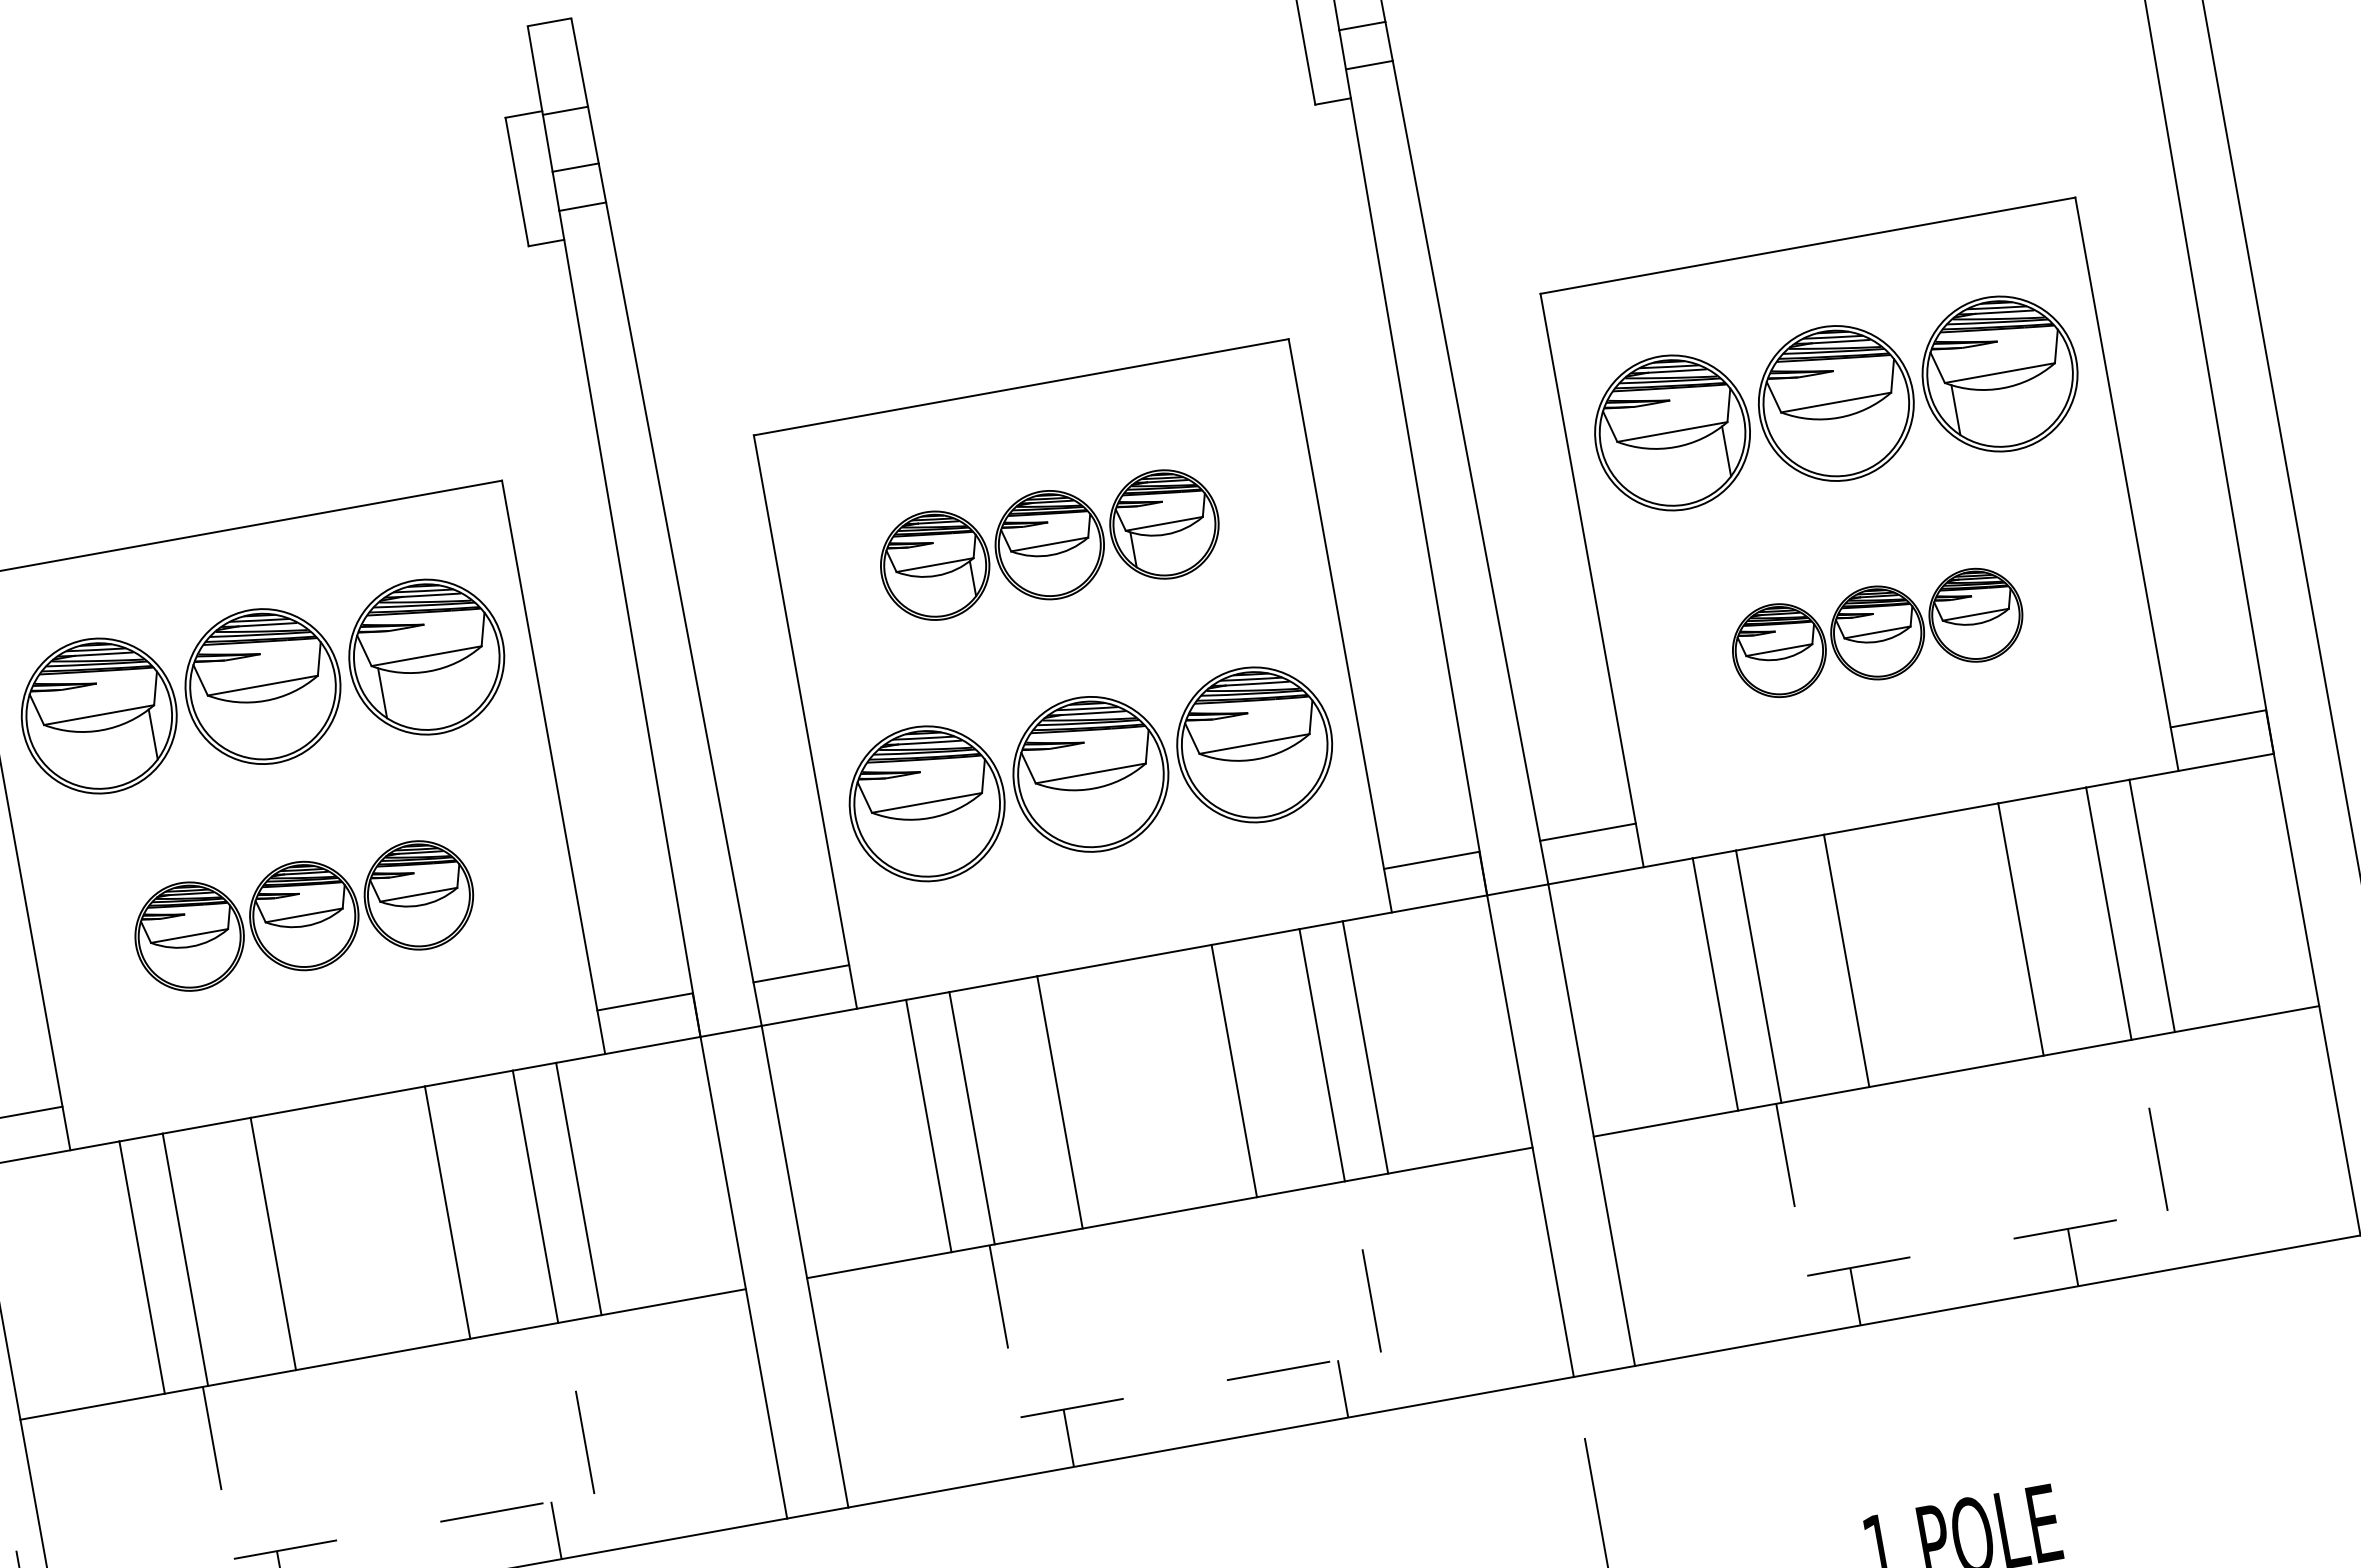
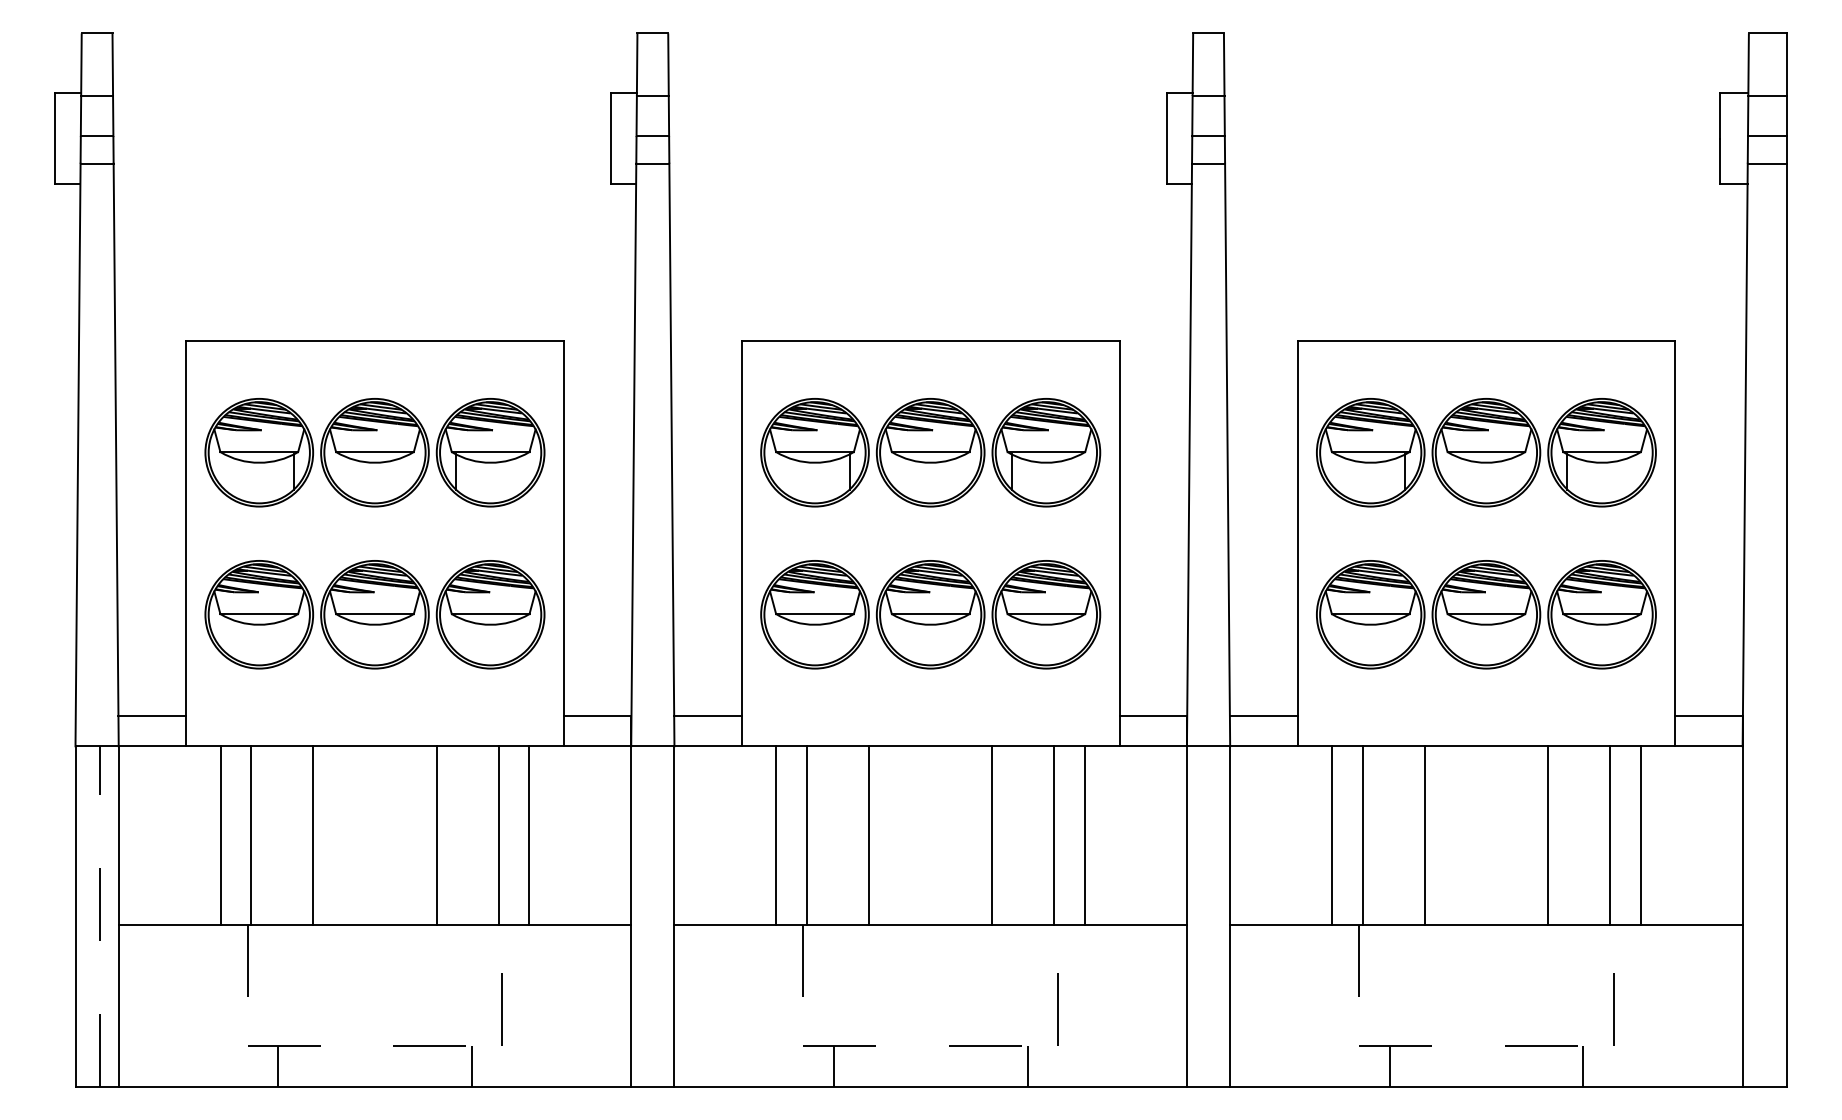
part: (1049, 544) -> (930, 452), size x1.43
part: (1877, 632) -> (1486, 614), size x1.67
part: (303, 915) -> (374, 614), size x1.43
line: (2073, 1257) -> (1583, 1066), moved

